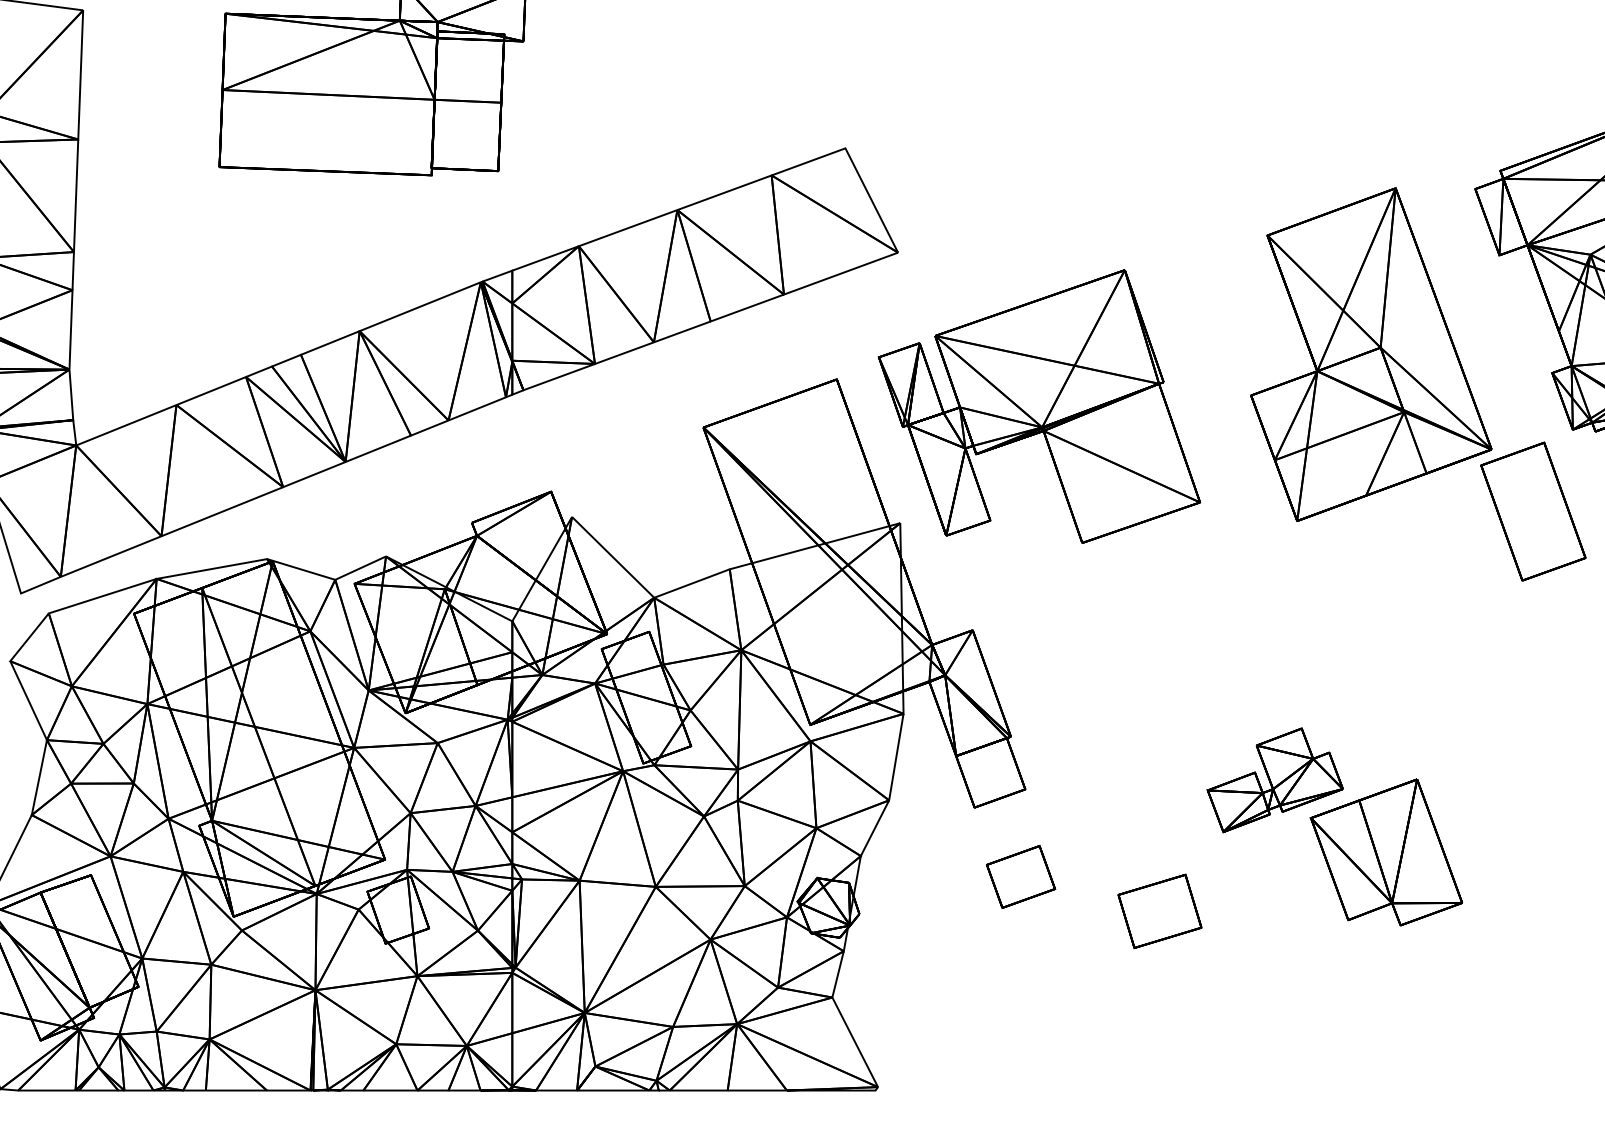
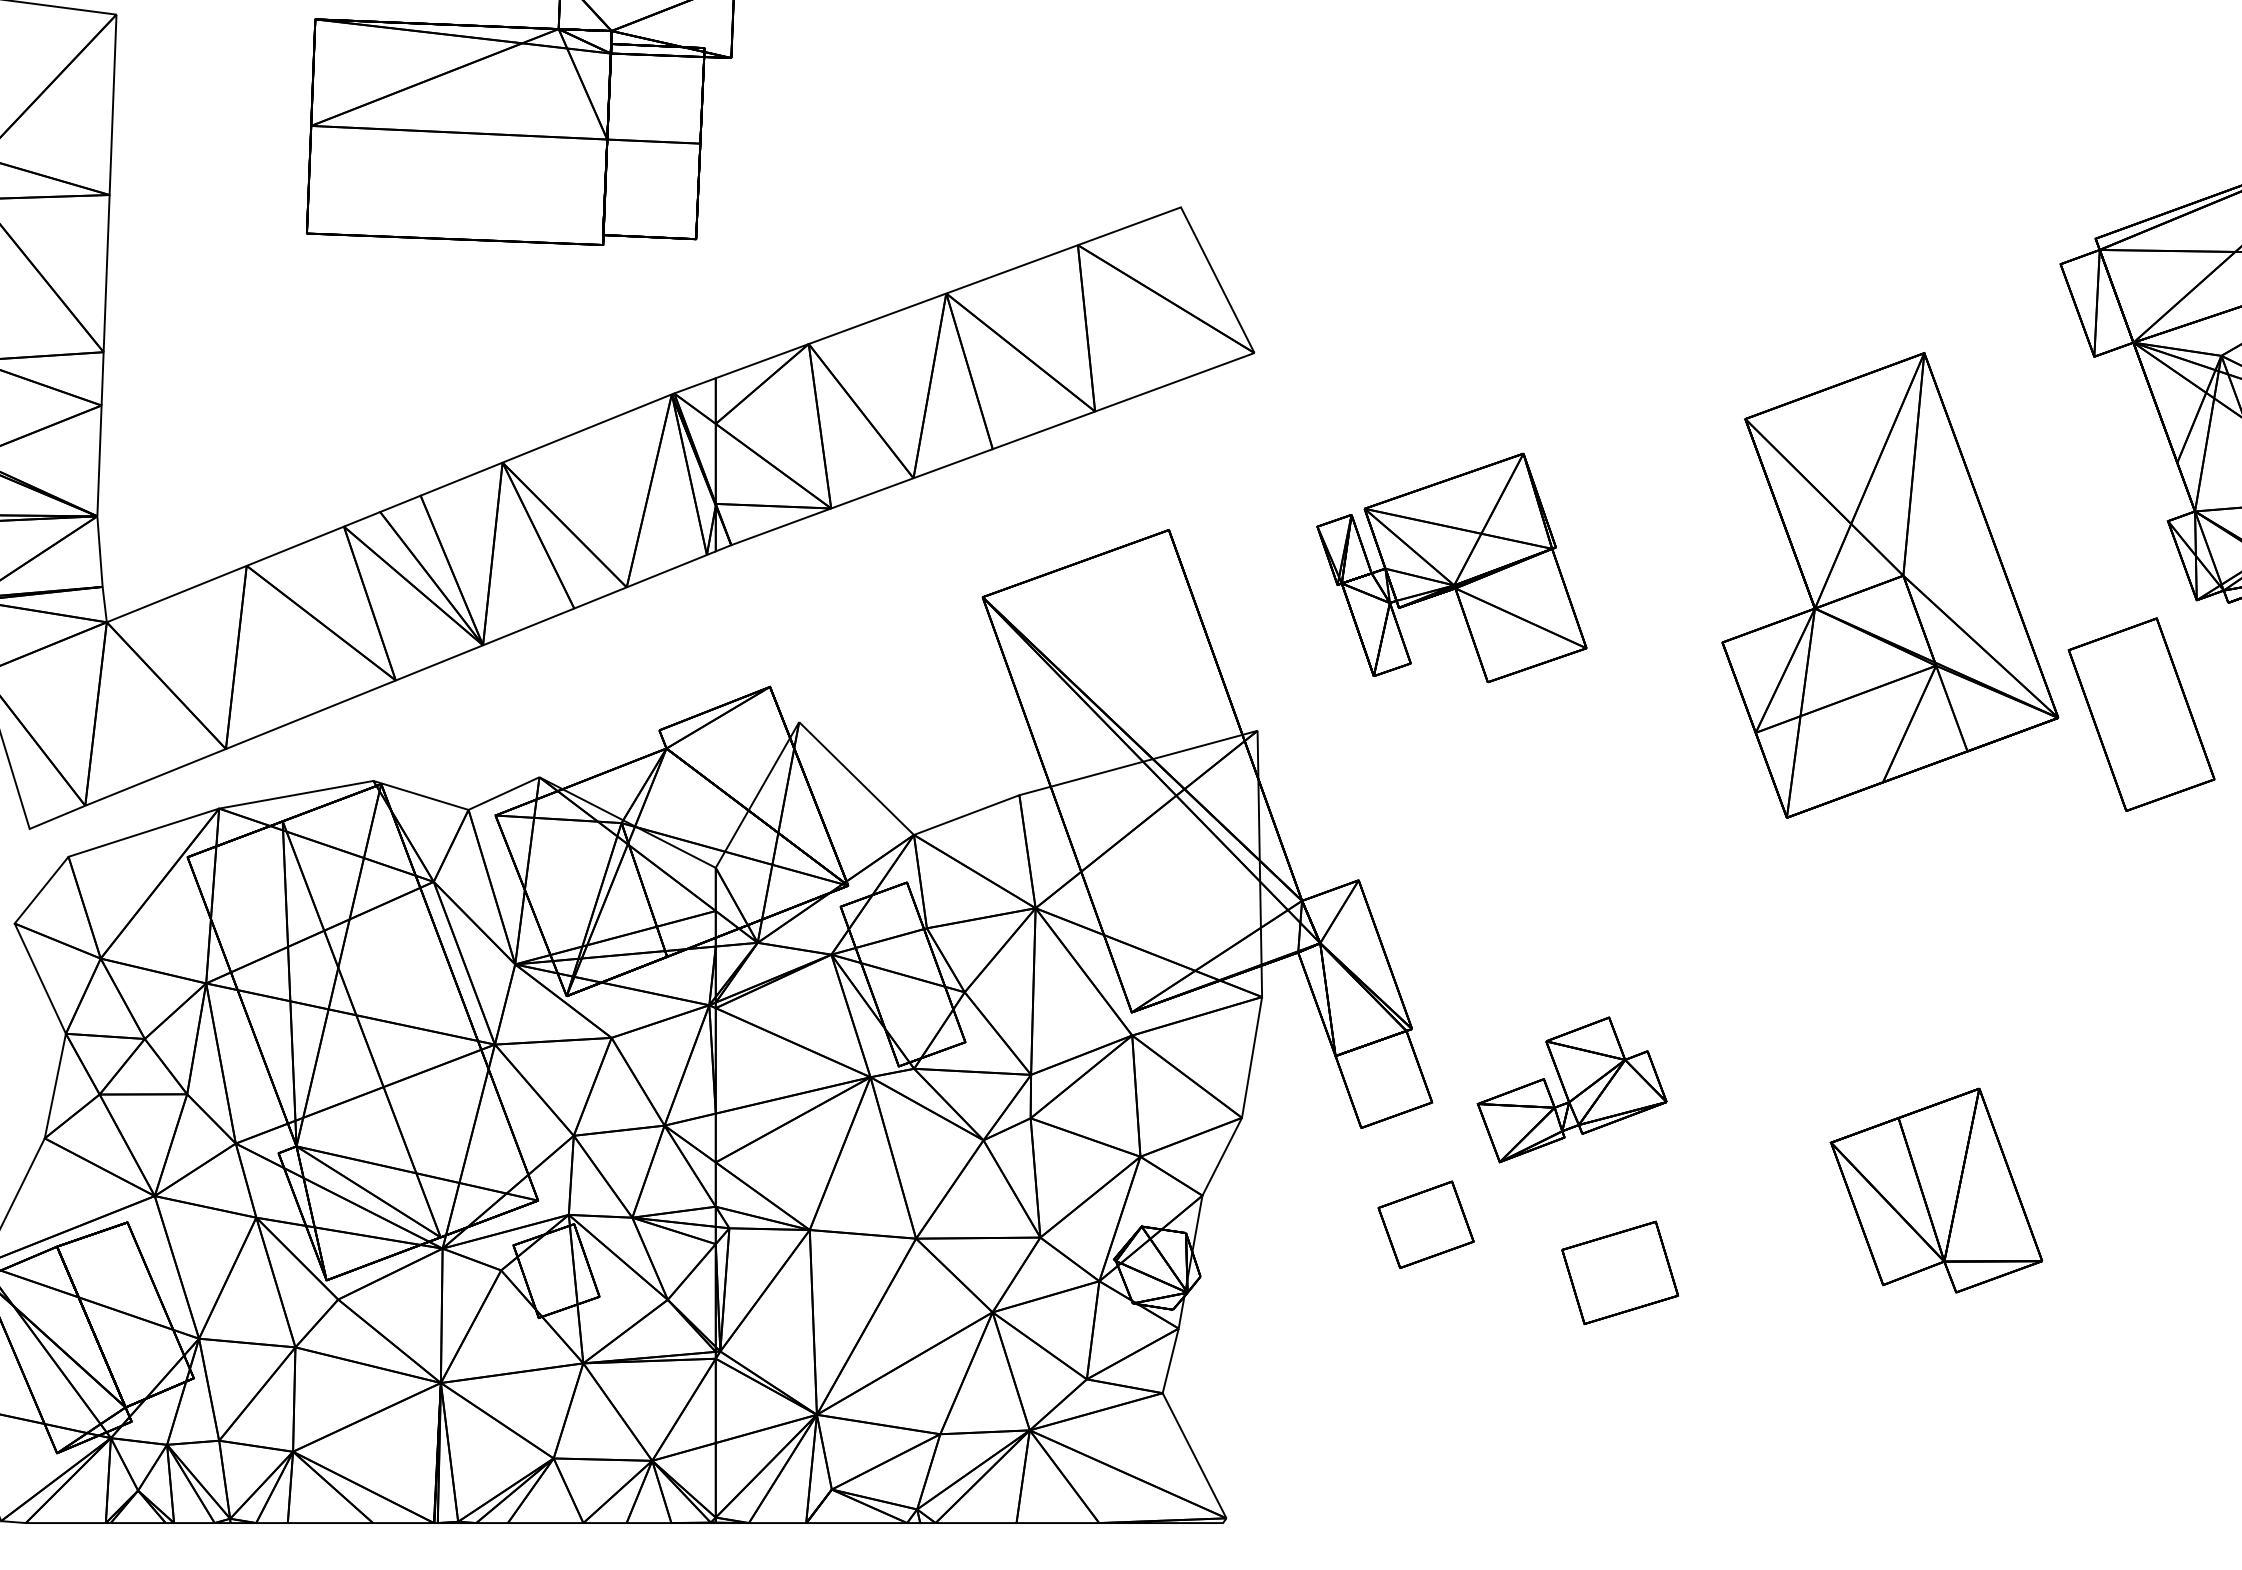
part: (1371, 354) -> (1890, 585), moved
part: (1039, 406) -> (1451, 567), size x0.6
part: (1274, 780) -> (1571, 1089), moved

